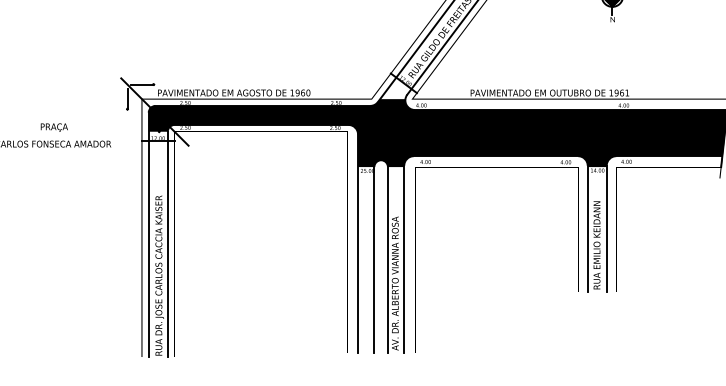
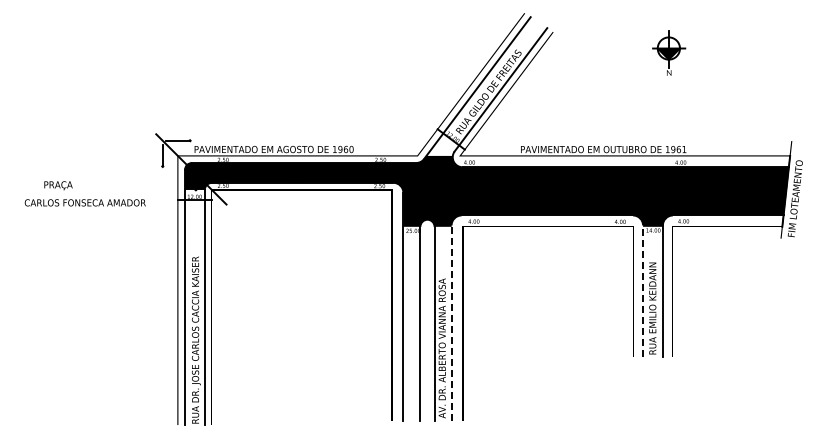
text: (54, 127) -> (58, 185), moved
line: (588, 229) -> (643, 291), solid -> dashed
line: (404, 259) -> (451, 323), solid -> dashed

